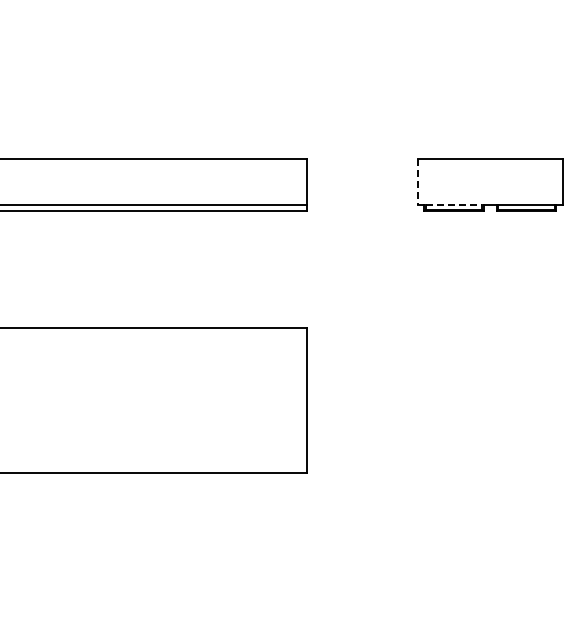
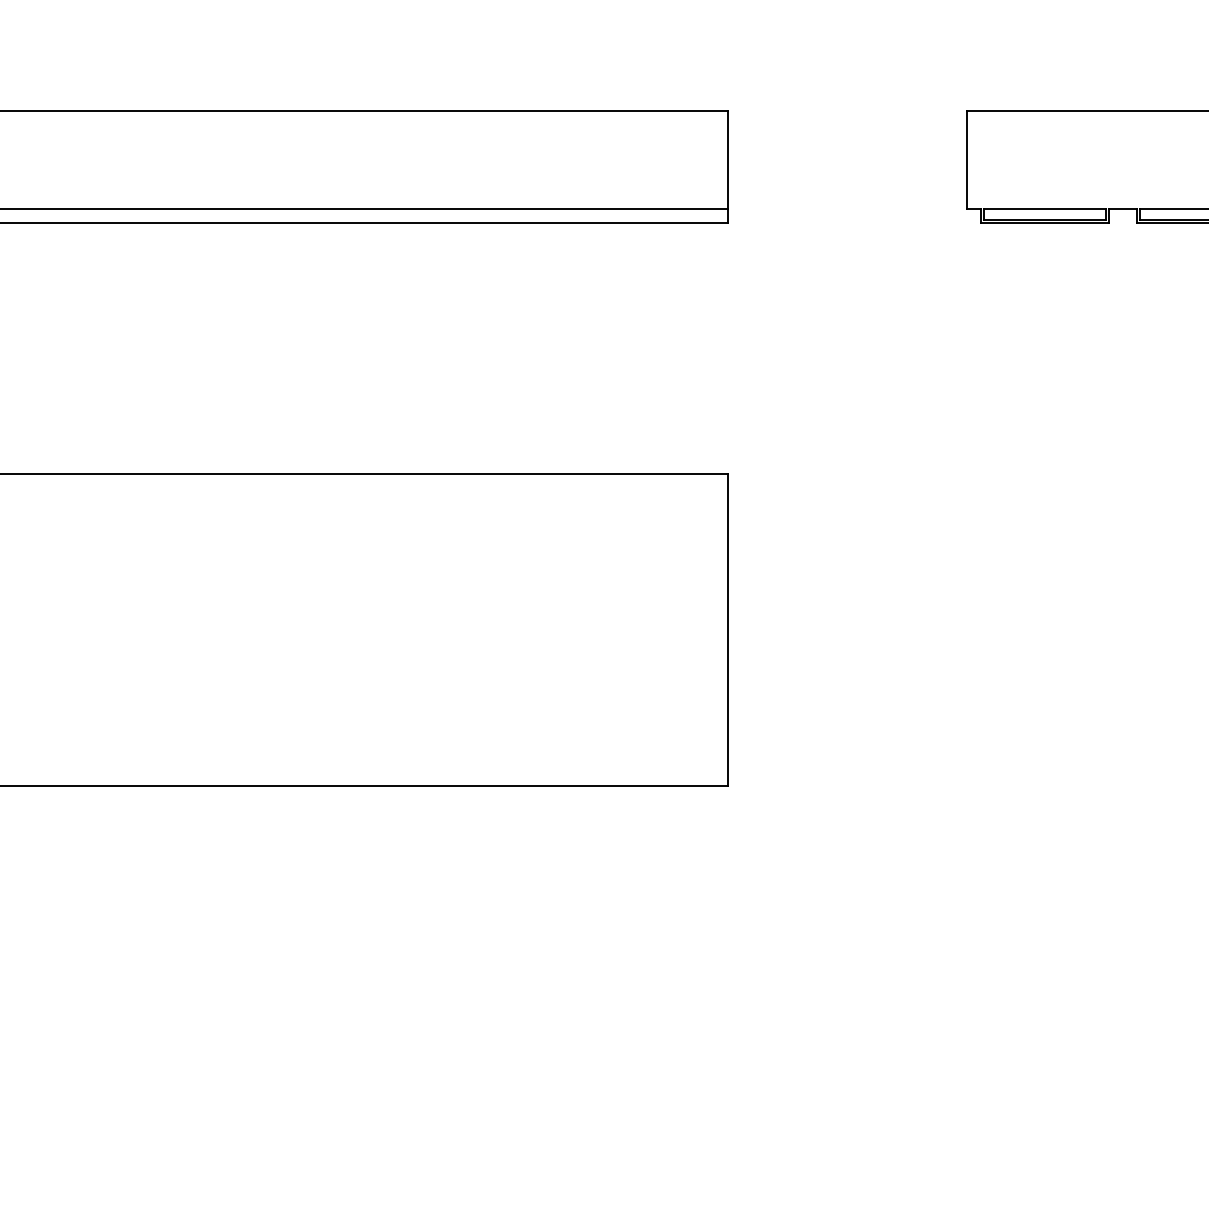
line: (417, 182) -> (966, 161), dashed -> solid
line: (454, 204) -> (1046, 208), dashed -> solid

